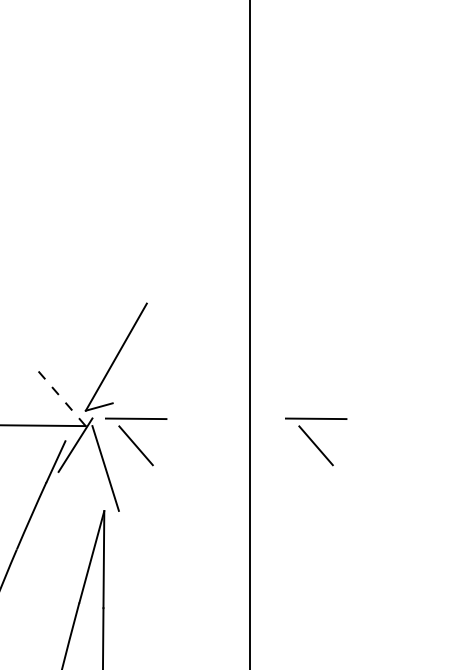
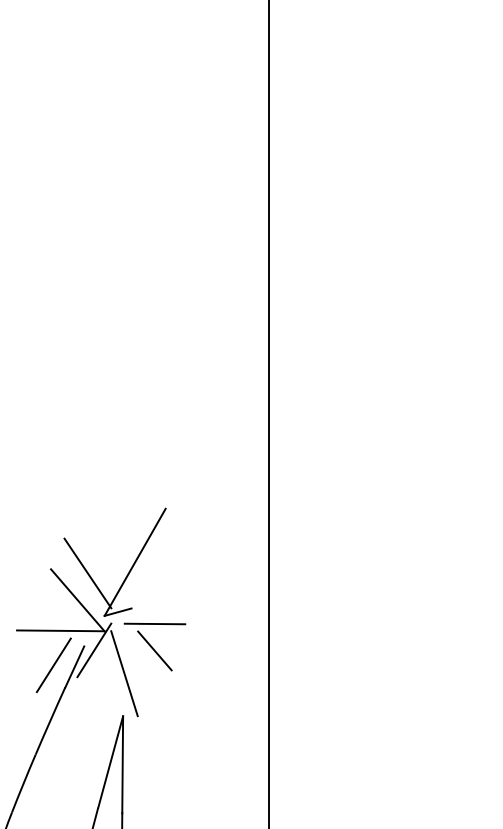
line: (68, 368) -> (87, 573), added
line: (58, 395) -> (77, 600), dashed -> solid
part: (315, 441) -> (334, 646), removed
line: (34, 460) -> (53, 665), added

